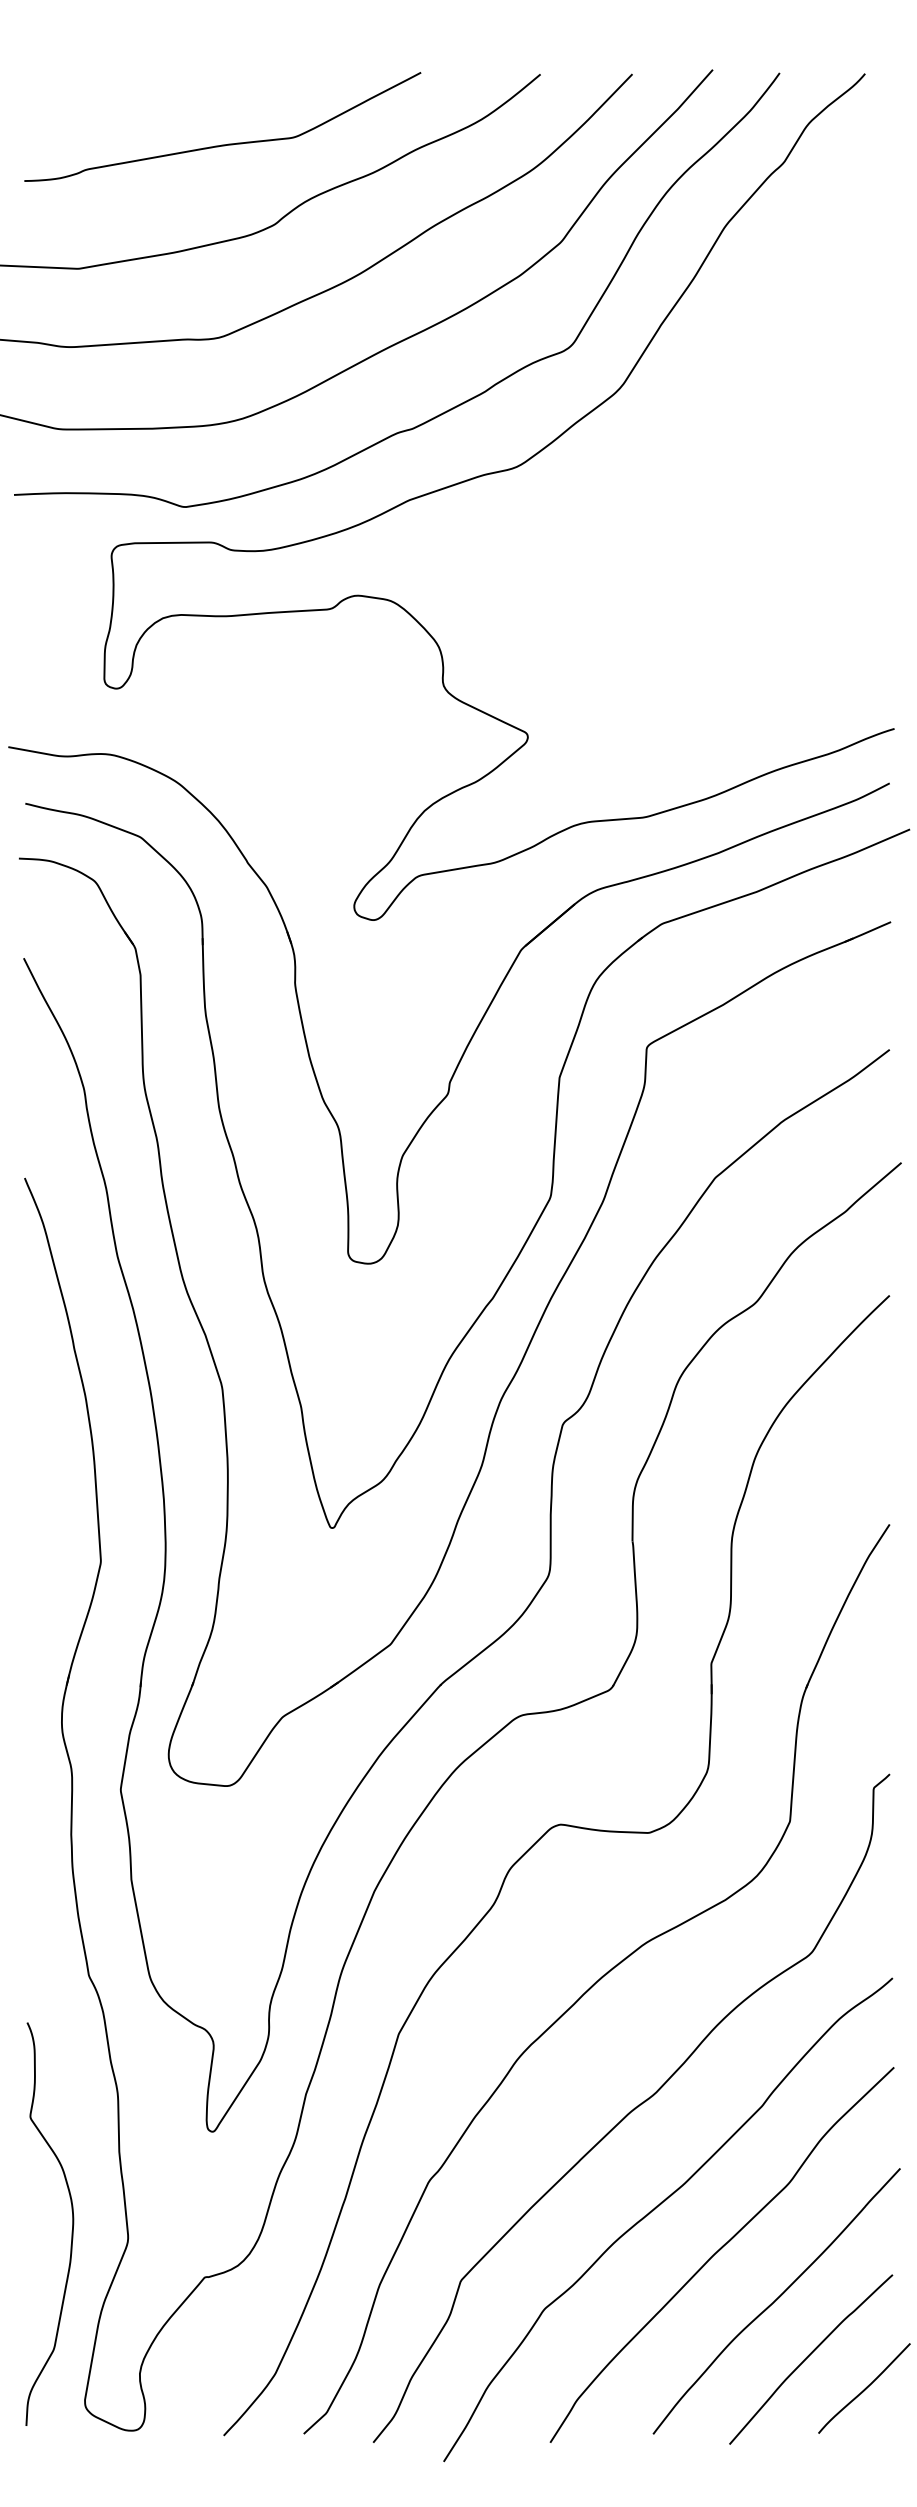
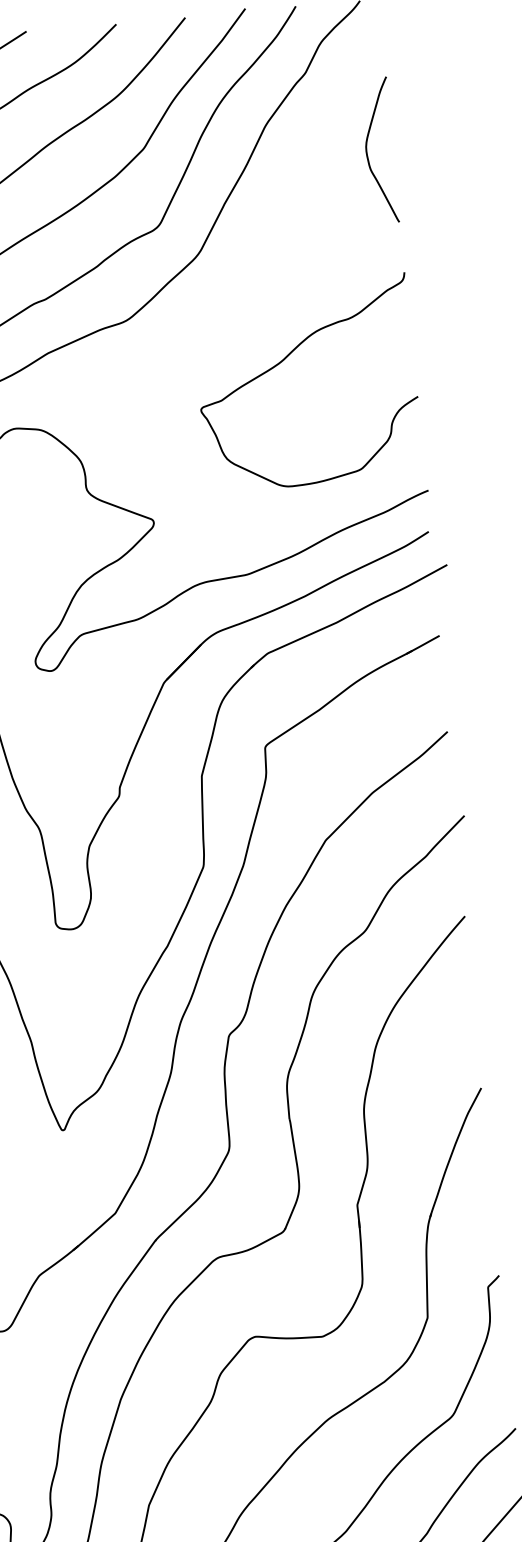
curve: (856, 277) -> (367, 154), added
curve: (722, 537) -> (285, 359), added

